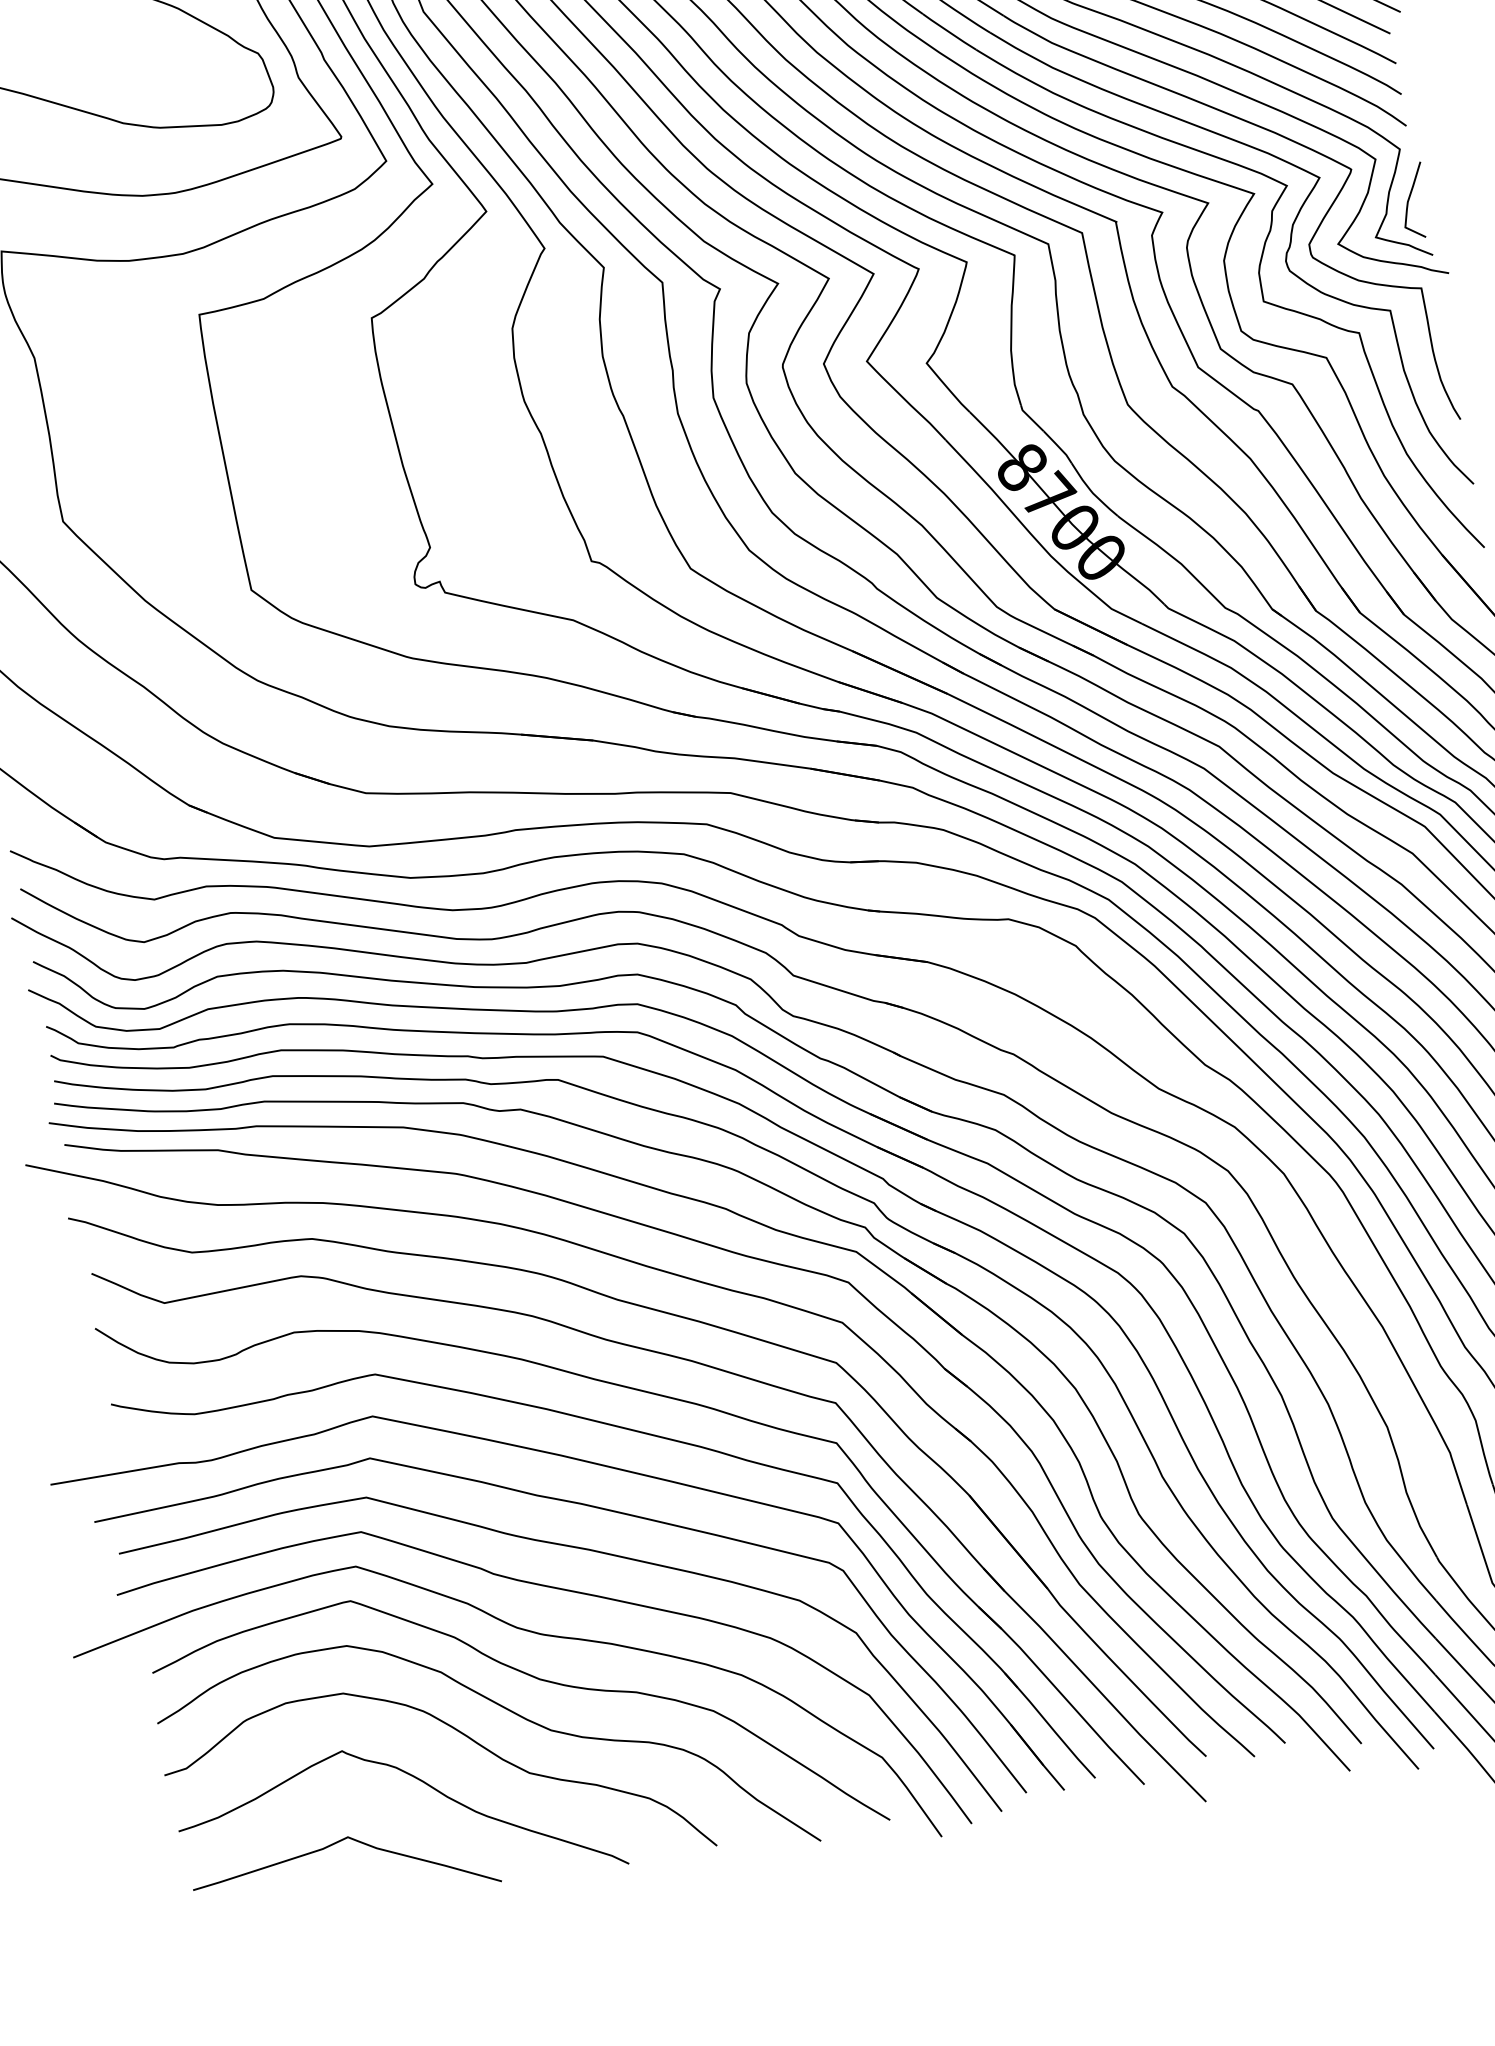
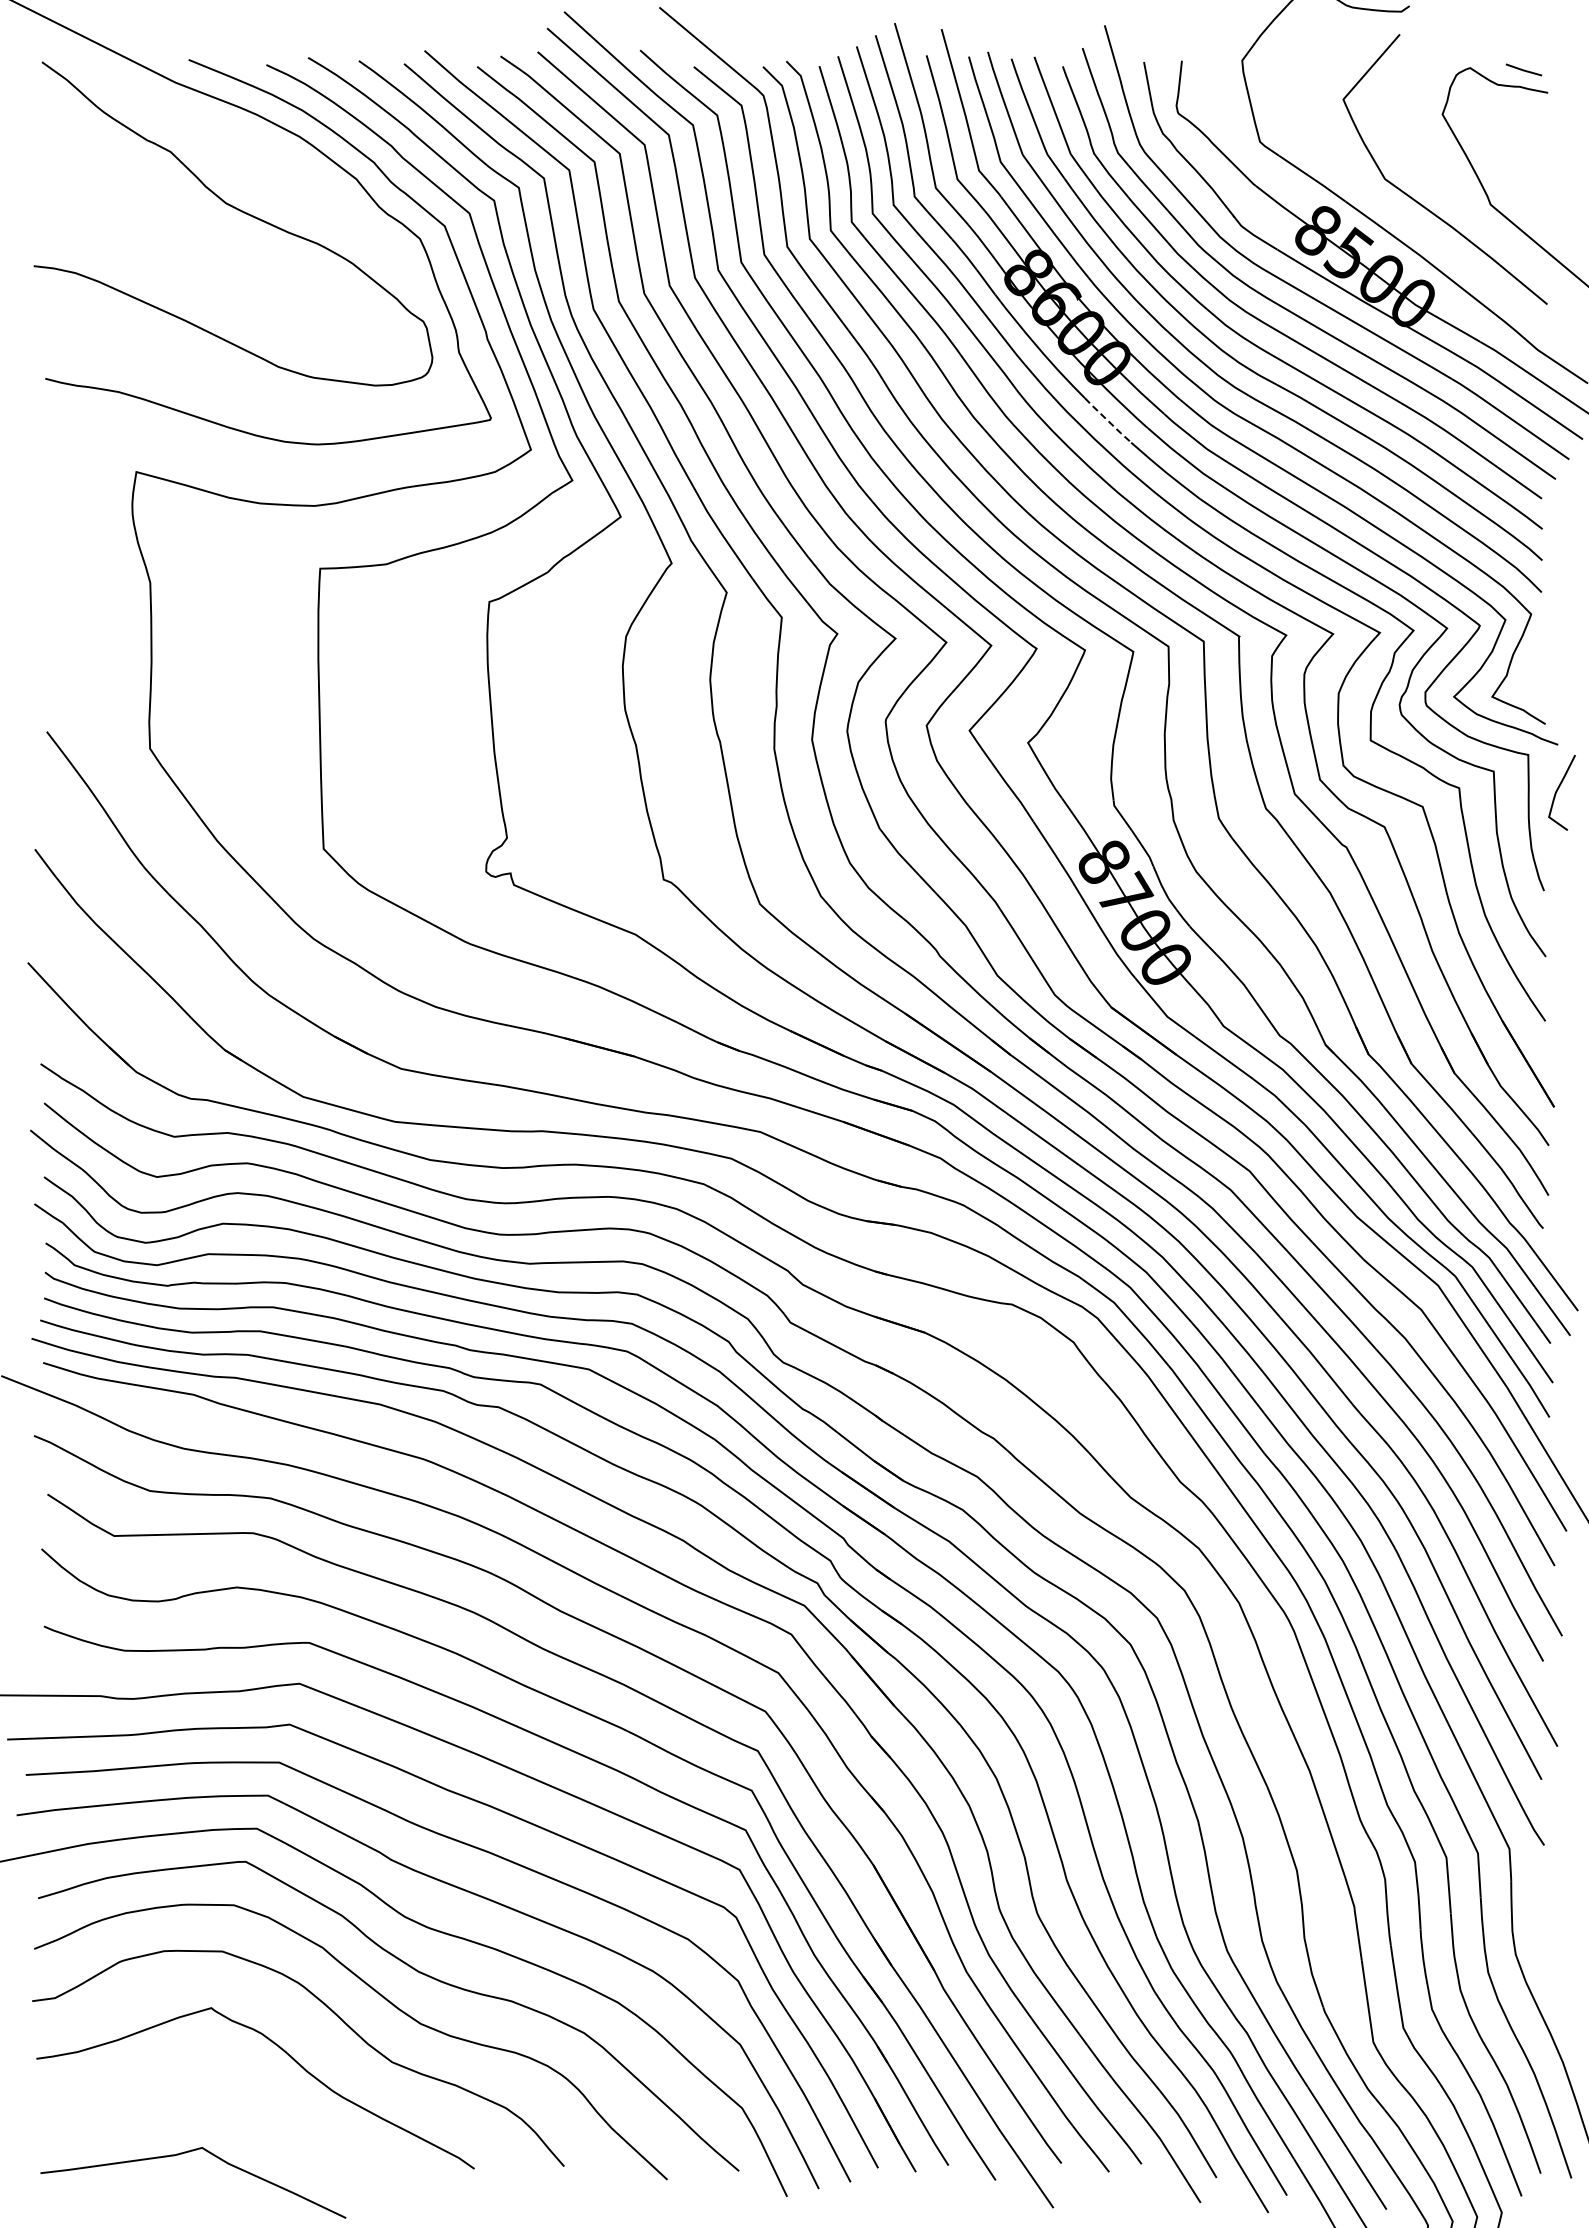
line: (948, 32) -> (1107, 420), solid -> dashed
curve: (1410, 199) -> (1558, 790), moved
curve: (332, 1845) -> (185, 2153), moved

